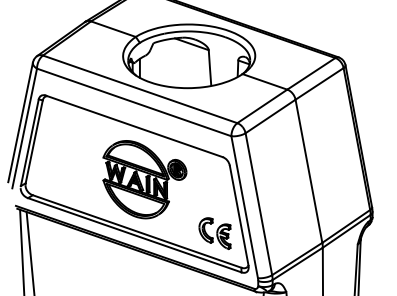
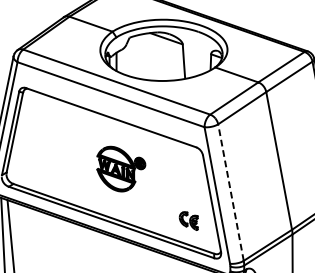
part: (144, 179) -> (120, 168), size x0.6
line: (258, 203) -> (230, 191), solid -> dashed
part: (214, 233) -> (188, 220), size x0.6

